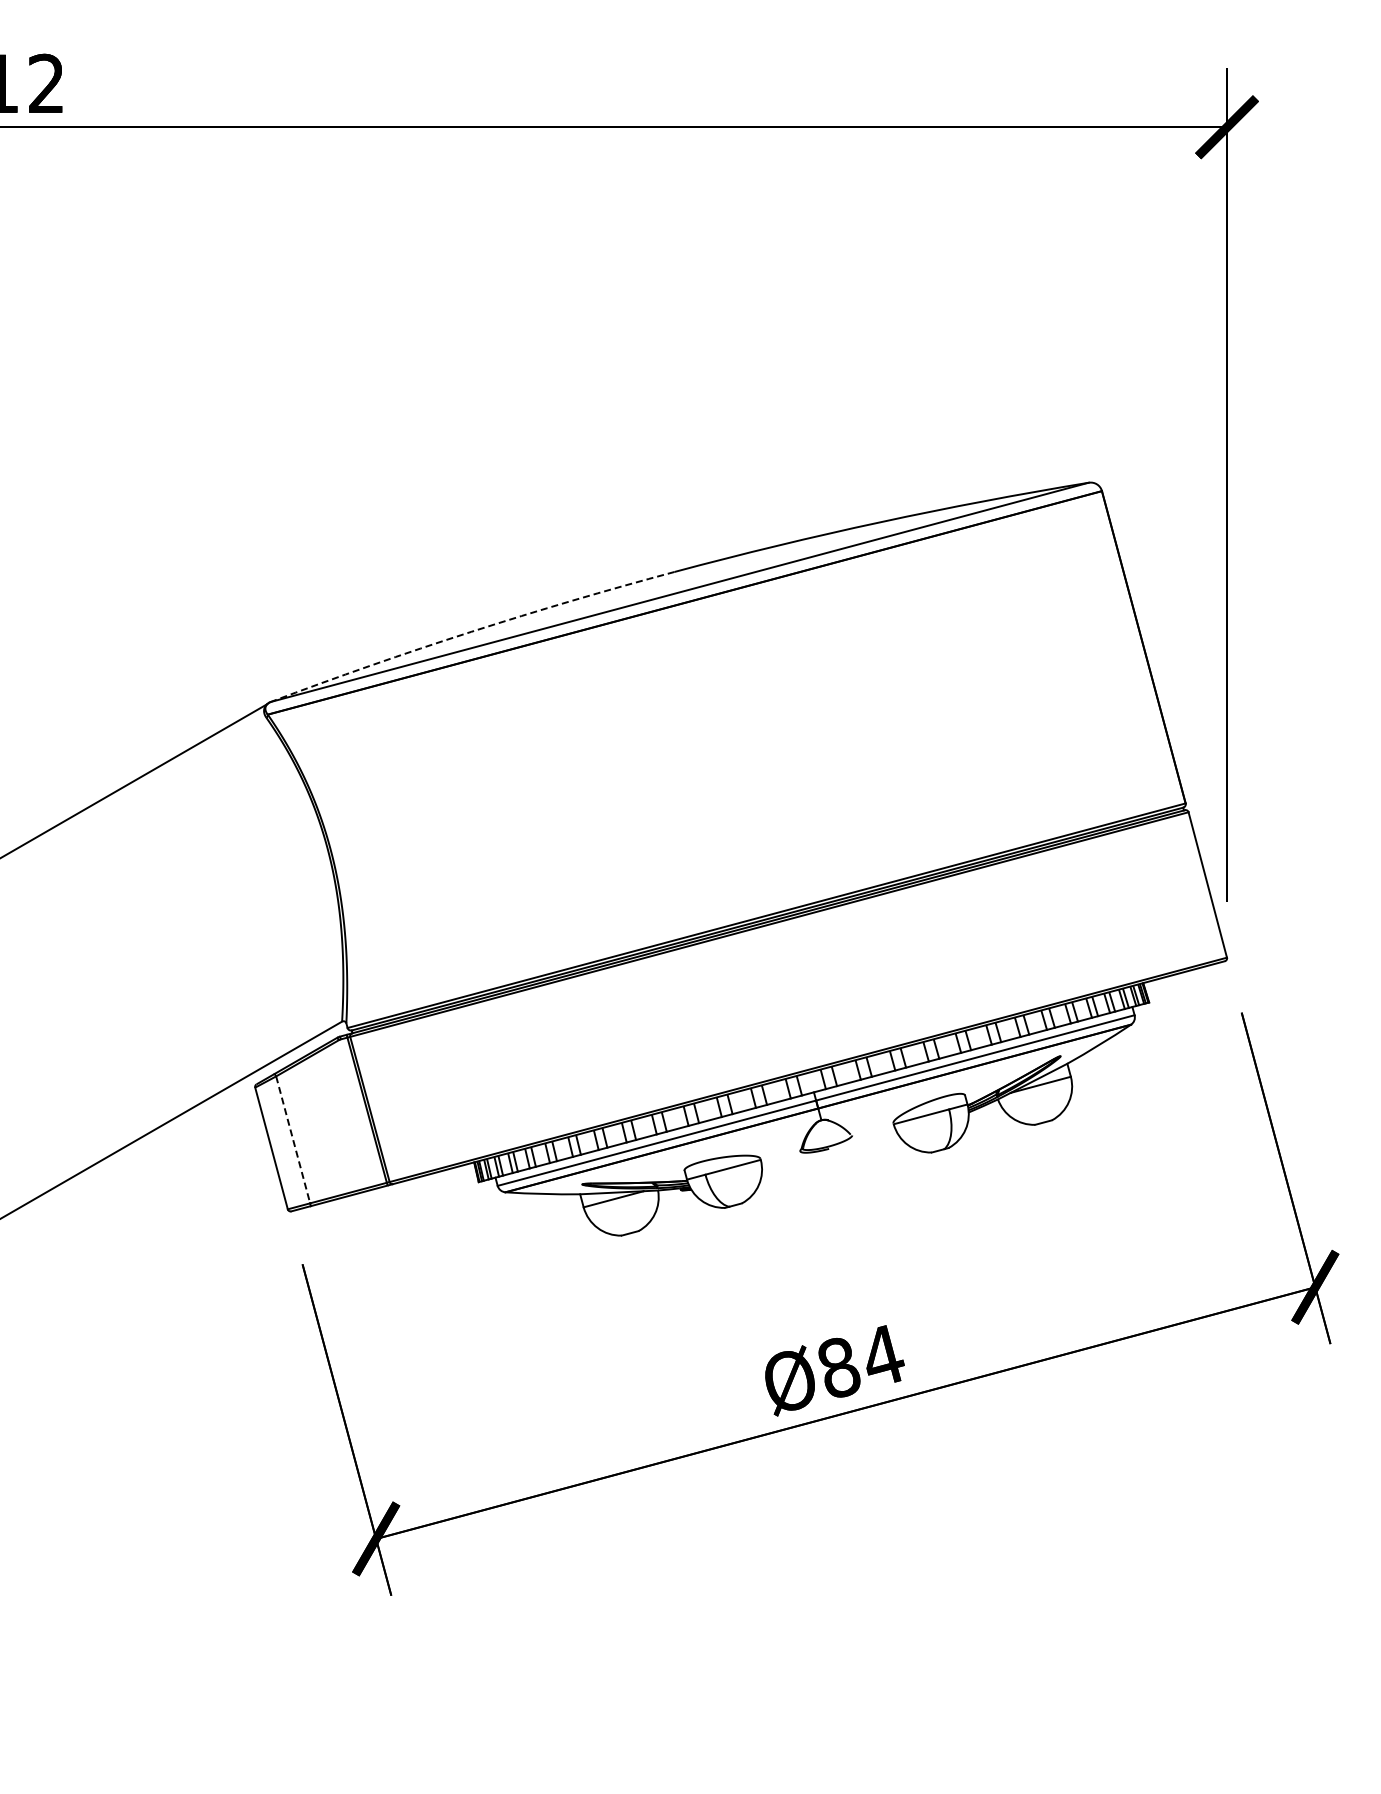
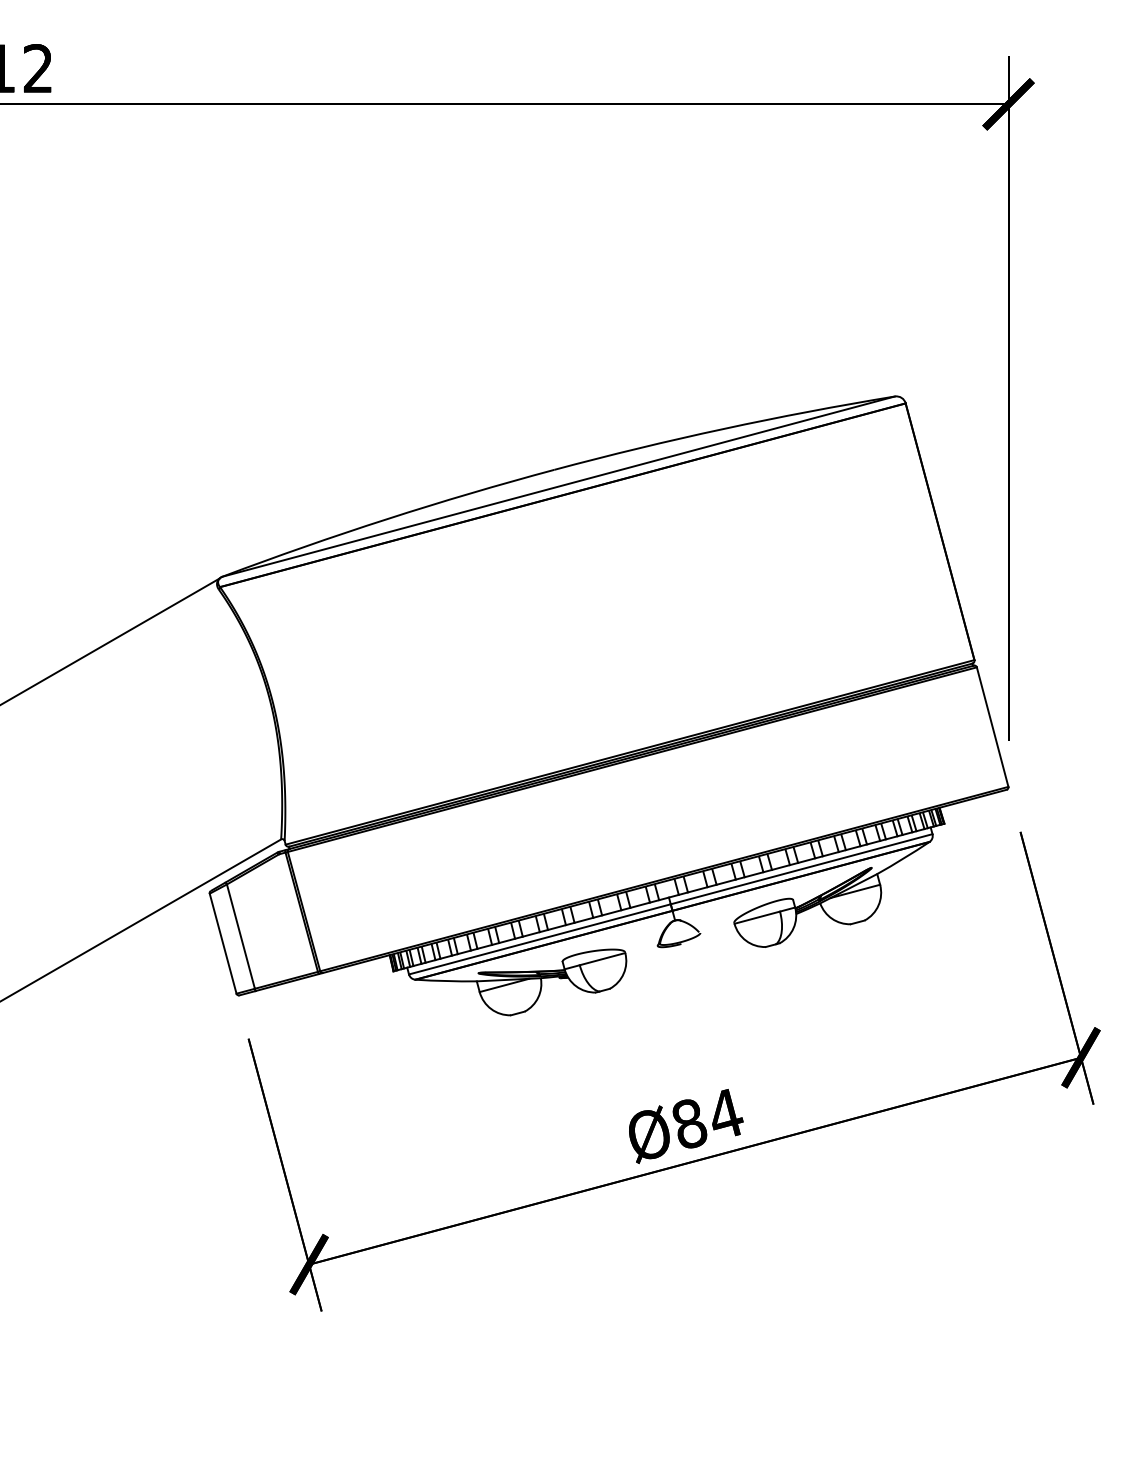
arc: (471, 631) -> (387, 518), dashed -> solid
line: (293, 1139) -> (241, 936), dashed -> solid

